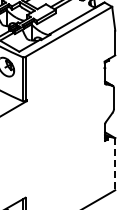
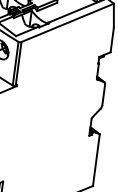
line: (115, 164) -> (96, 160), dashed -> solid

